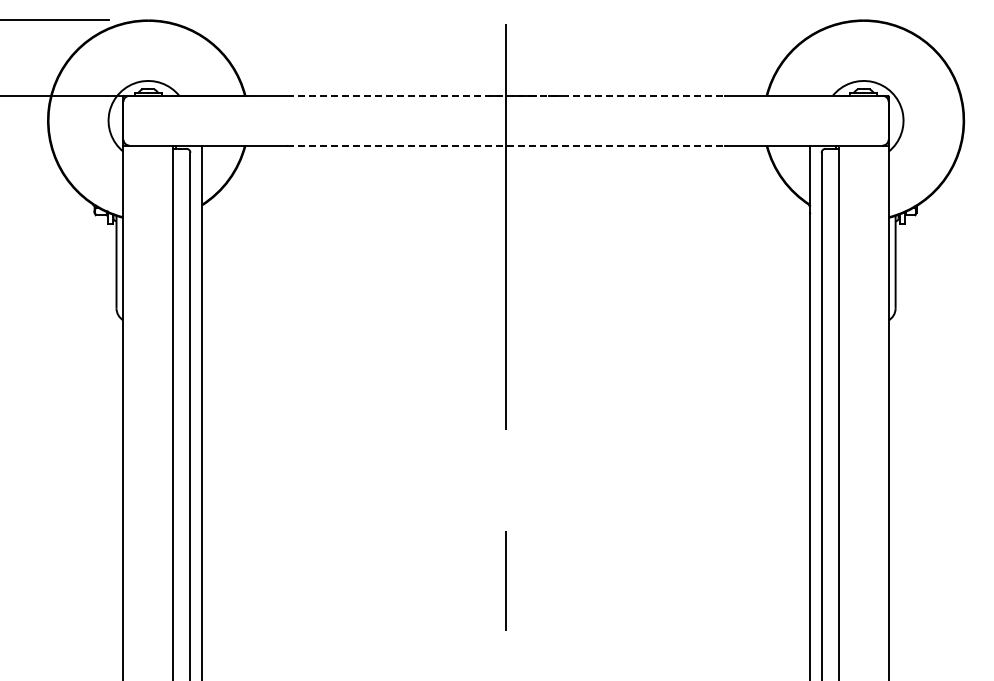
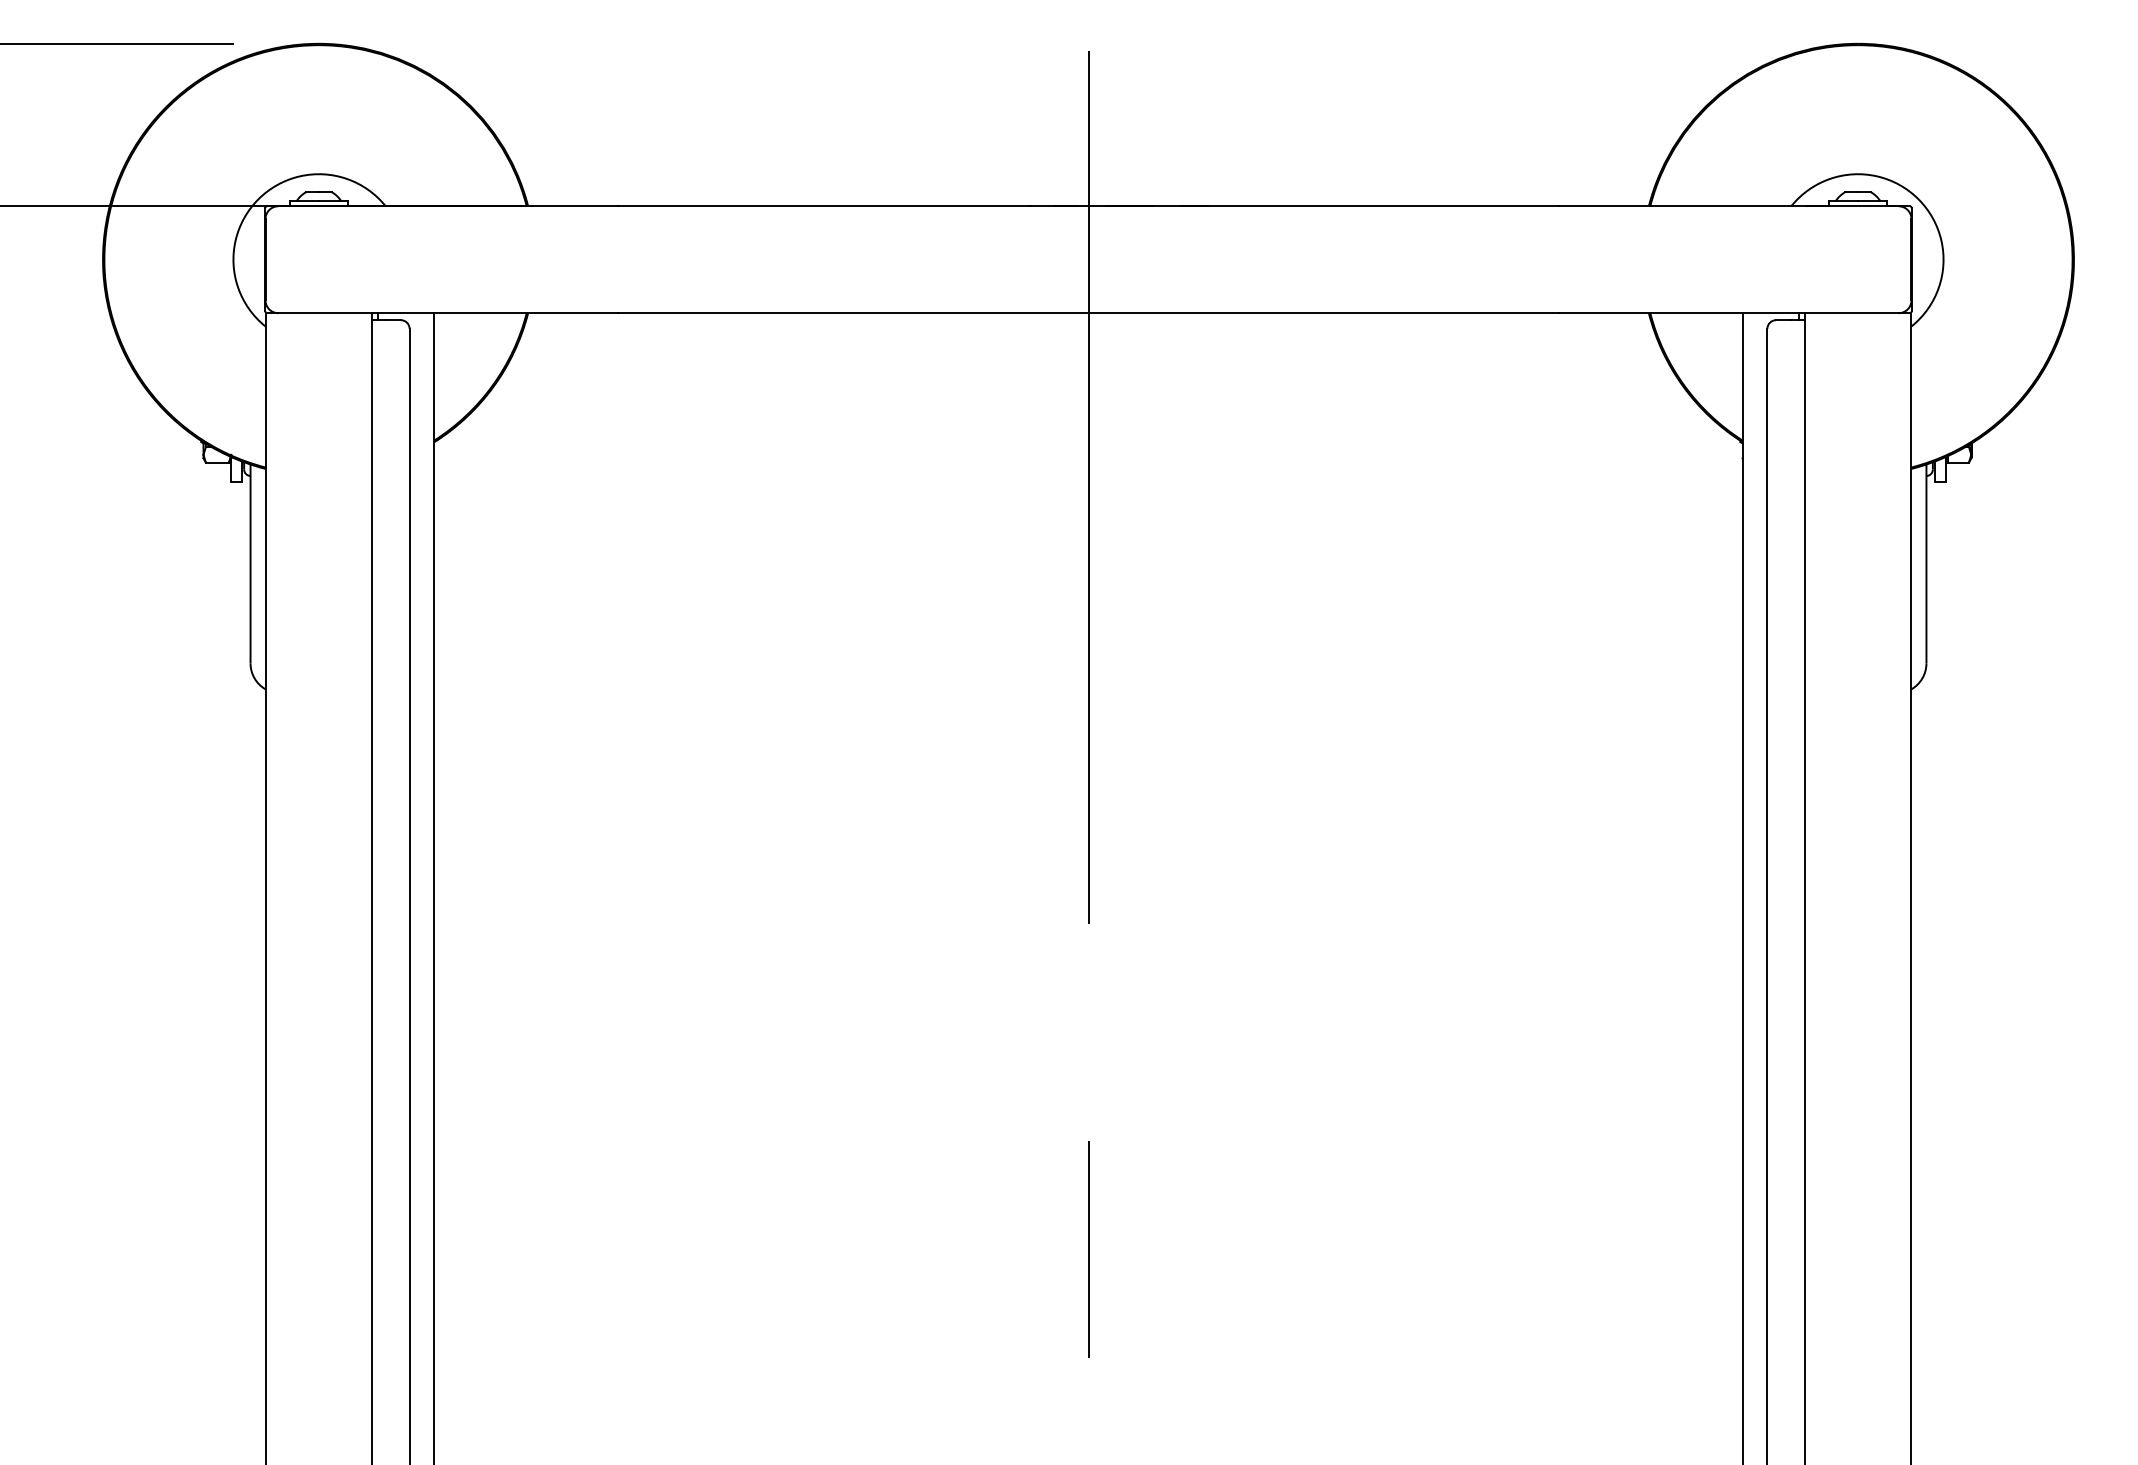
line: (506, 95) -> (1089, 205), dashed -> solid
line: (506, 145) -> (1089, 313), dashed -> solid

